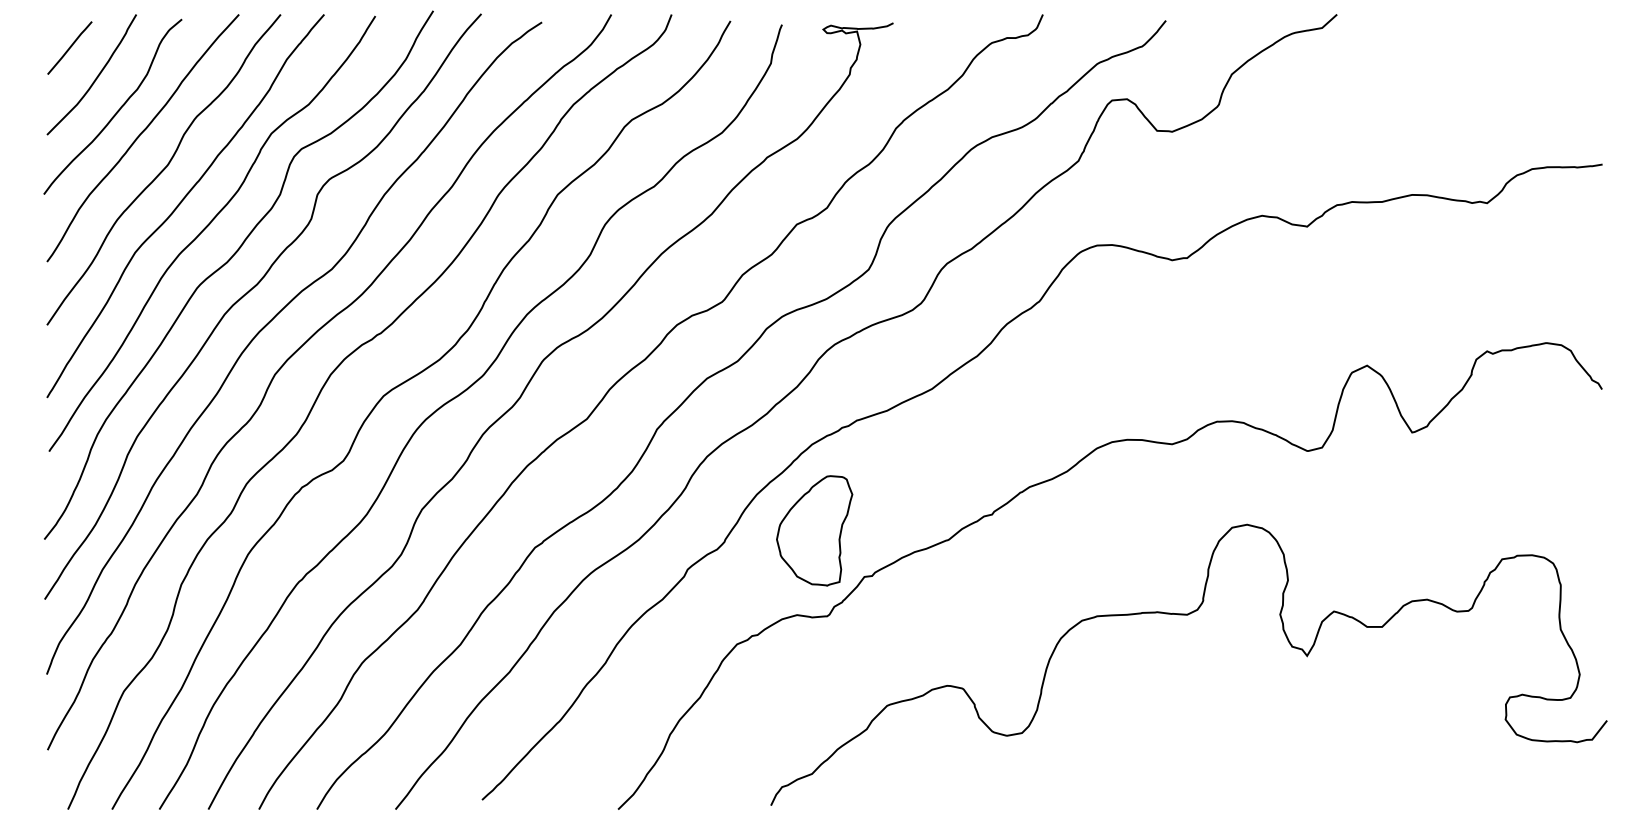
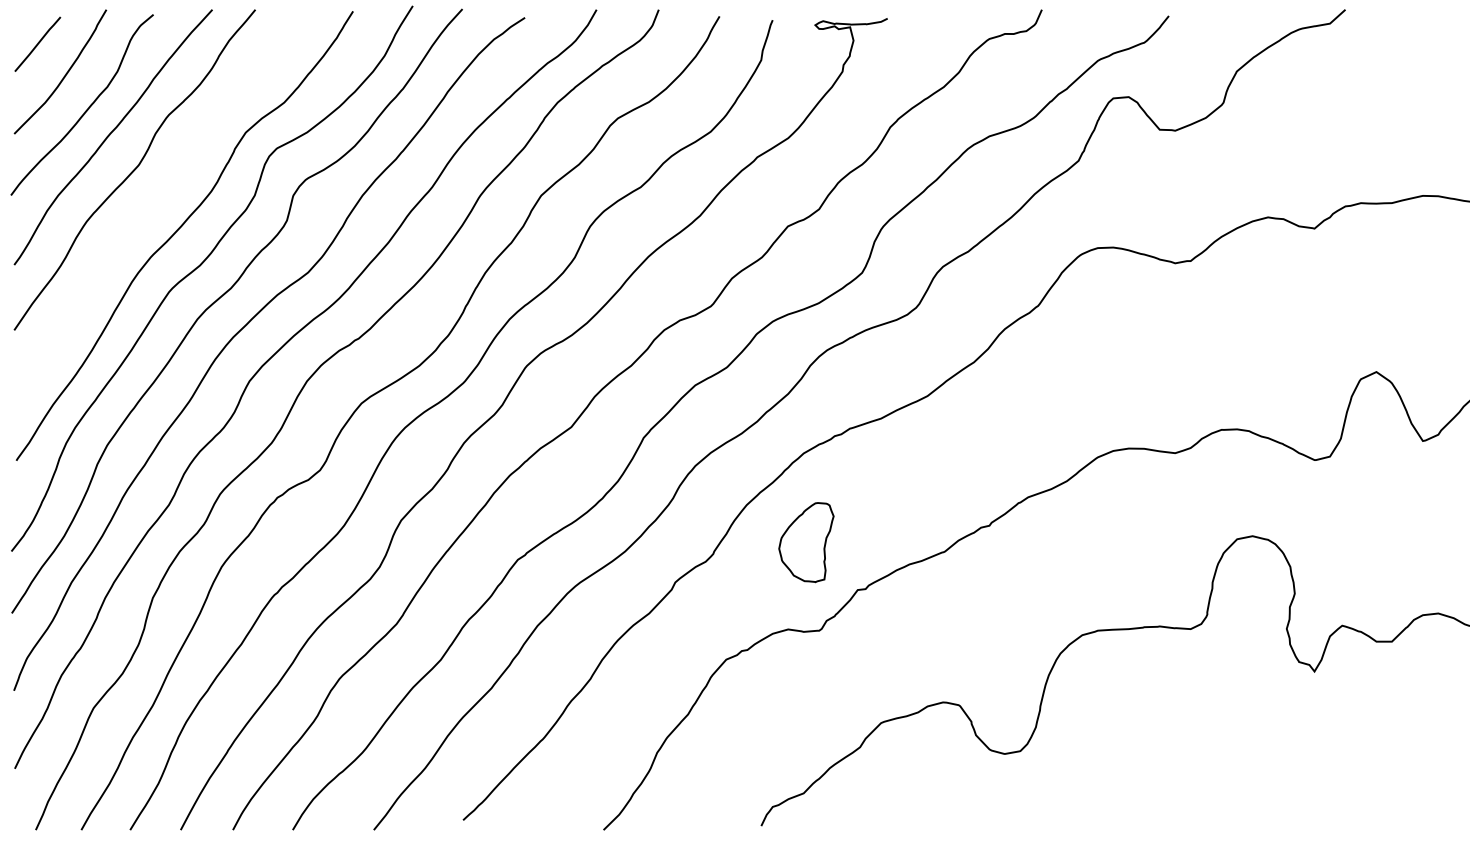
curve: (181, 203) -> (152, 204), removed
part: (814, 530) -> (806, 542), size x0.7

